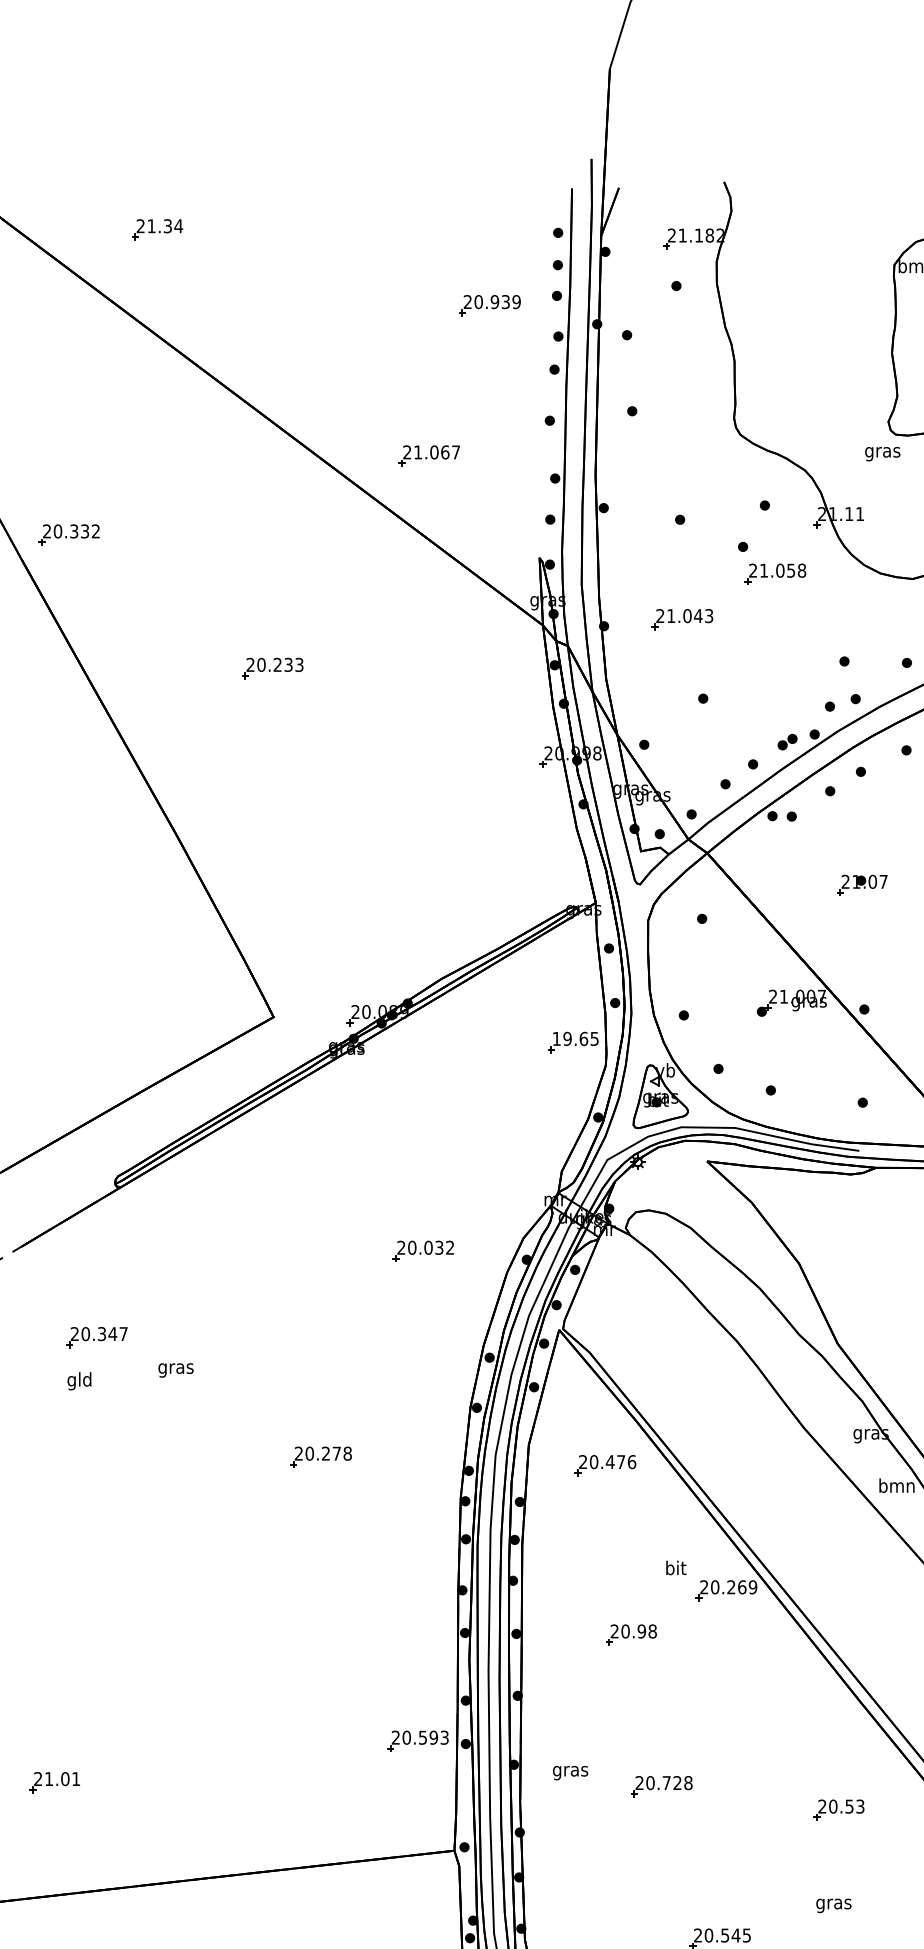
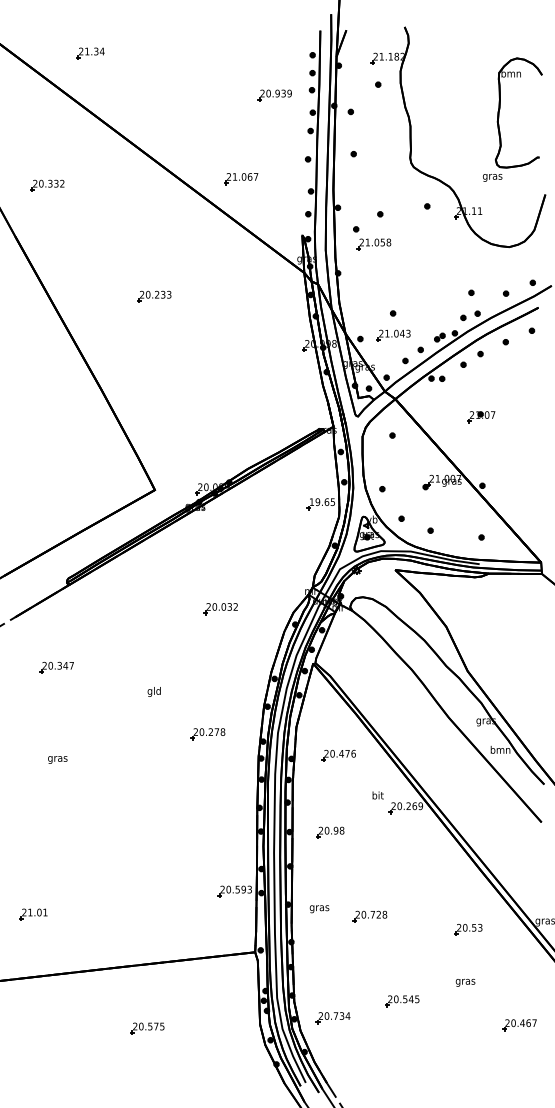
part: (69, 534) -> (47, 185), moved
part: (772, 563) -> (372, 238), moved
part: (682, 619) -> (393, 335), moved
part: (422, 1252) -> (220, 609), moved
text: (175, 1369) -> (57, 759), moved
text: (78, 1380) -> (153, 691), moved
part: (319, 1457) -> (207, 734), moved
part: (604, 1465) -> (338, 755), moved
part: (631, 1634) -> (330, 832), moved

